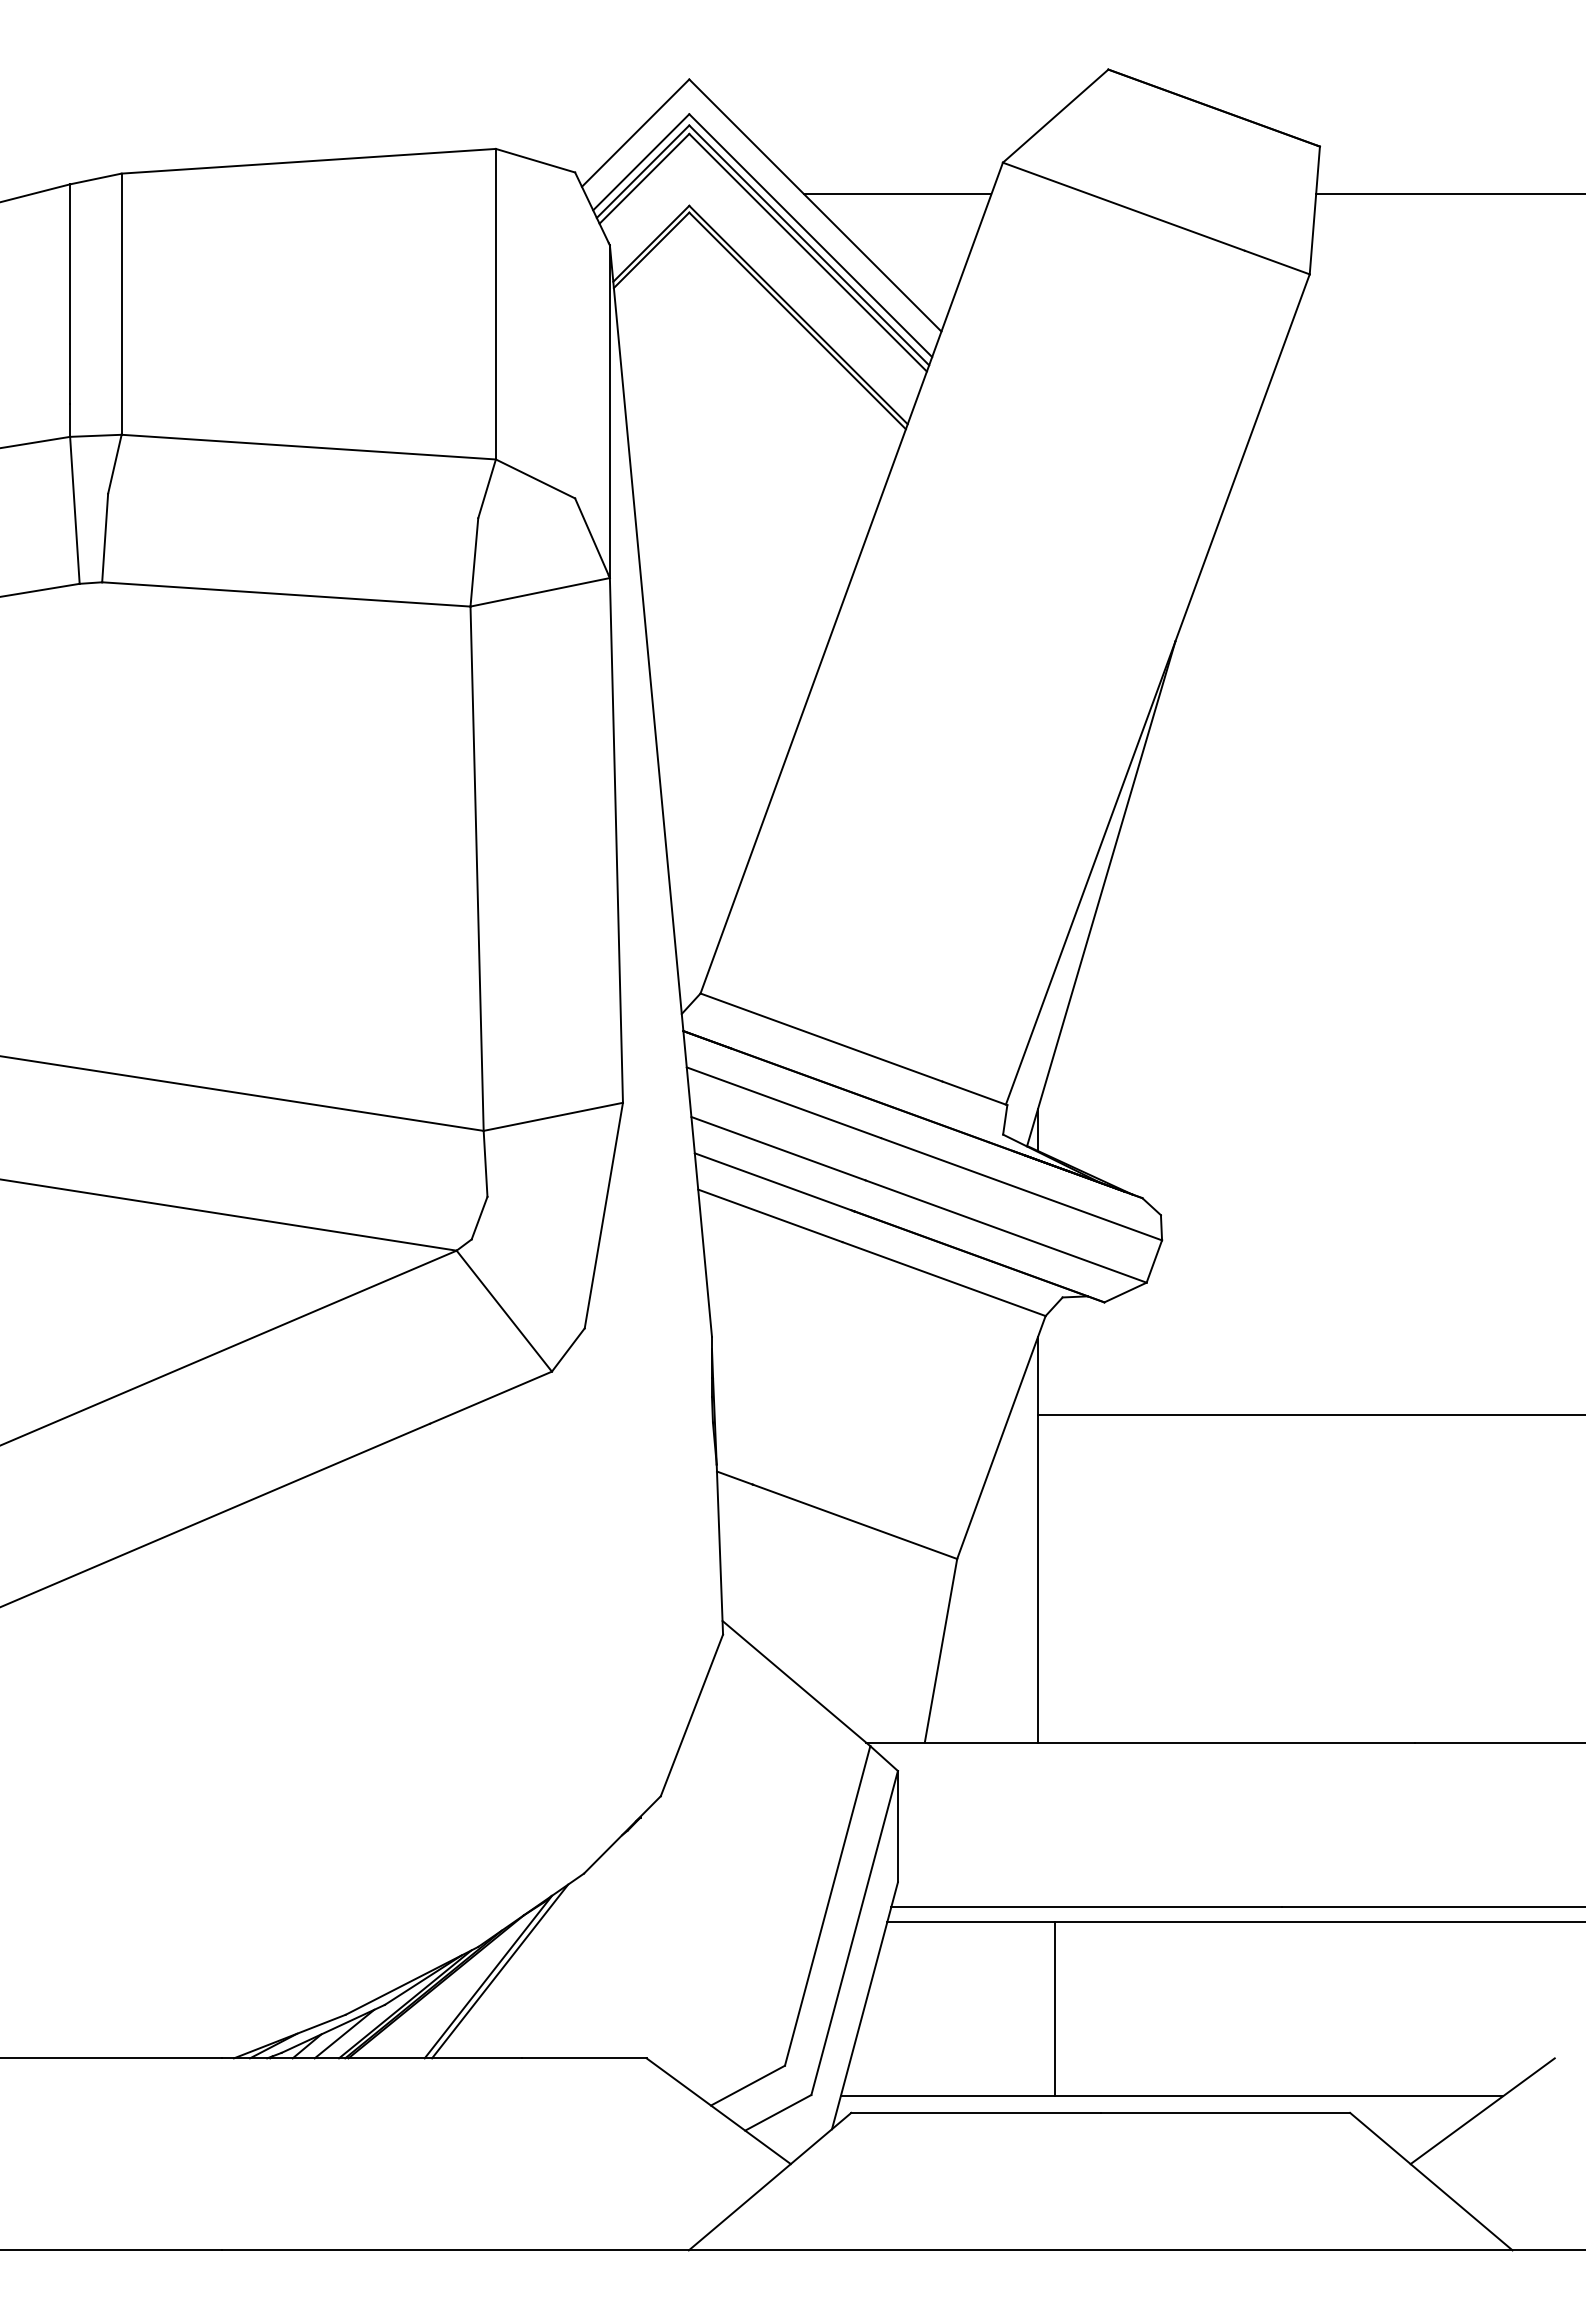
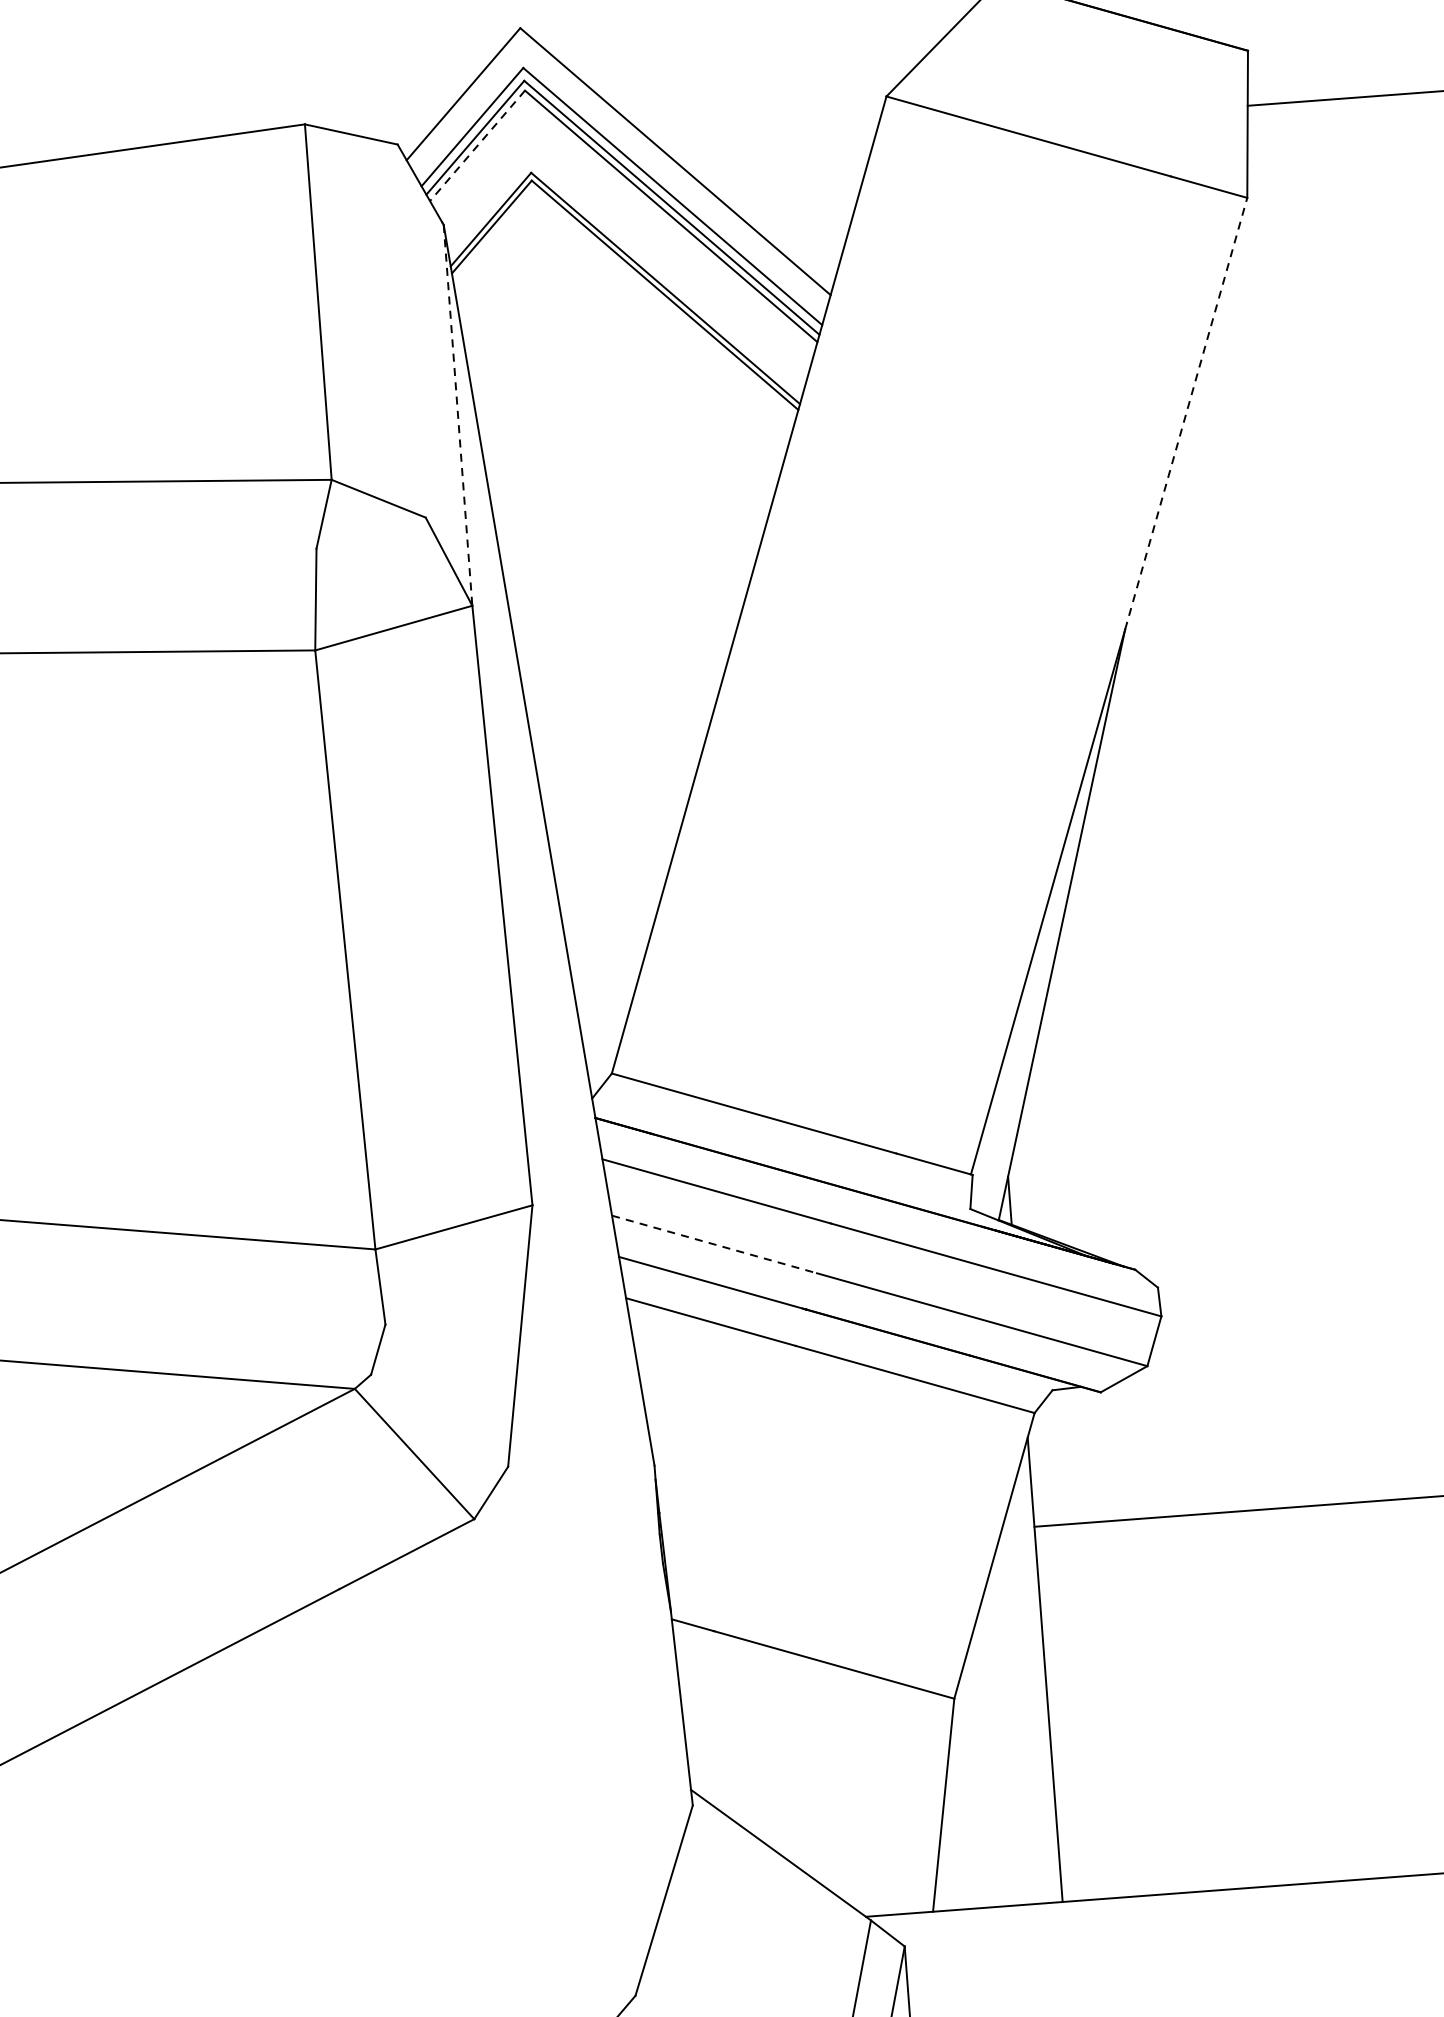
line: (644, 179) -> (477, 146), solid -> dashed
line: (897, 194) -> (768, 141), removed
line: (609, 412) -> (457, 416), solid -> dashed
line: (1242, 457) -> (1186, 413), solid -> dashed
line: (778, 1148) -> (714, 1244), solid -> dashed

